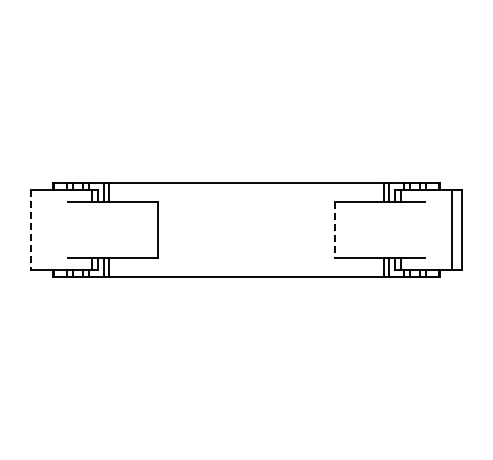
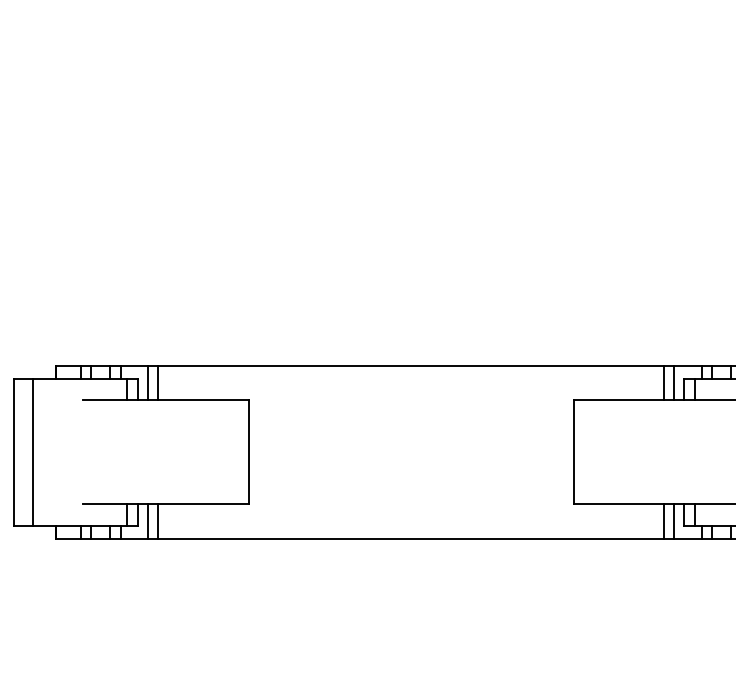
line: (30, 229) -> (13, 451), dashed -> solid
line: (40, 229) -> (32, 451), added
line: (334, 230) -> (573, 453), dashed -> solid

